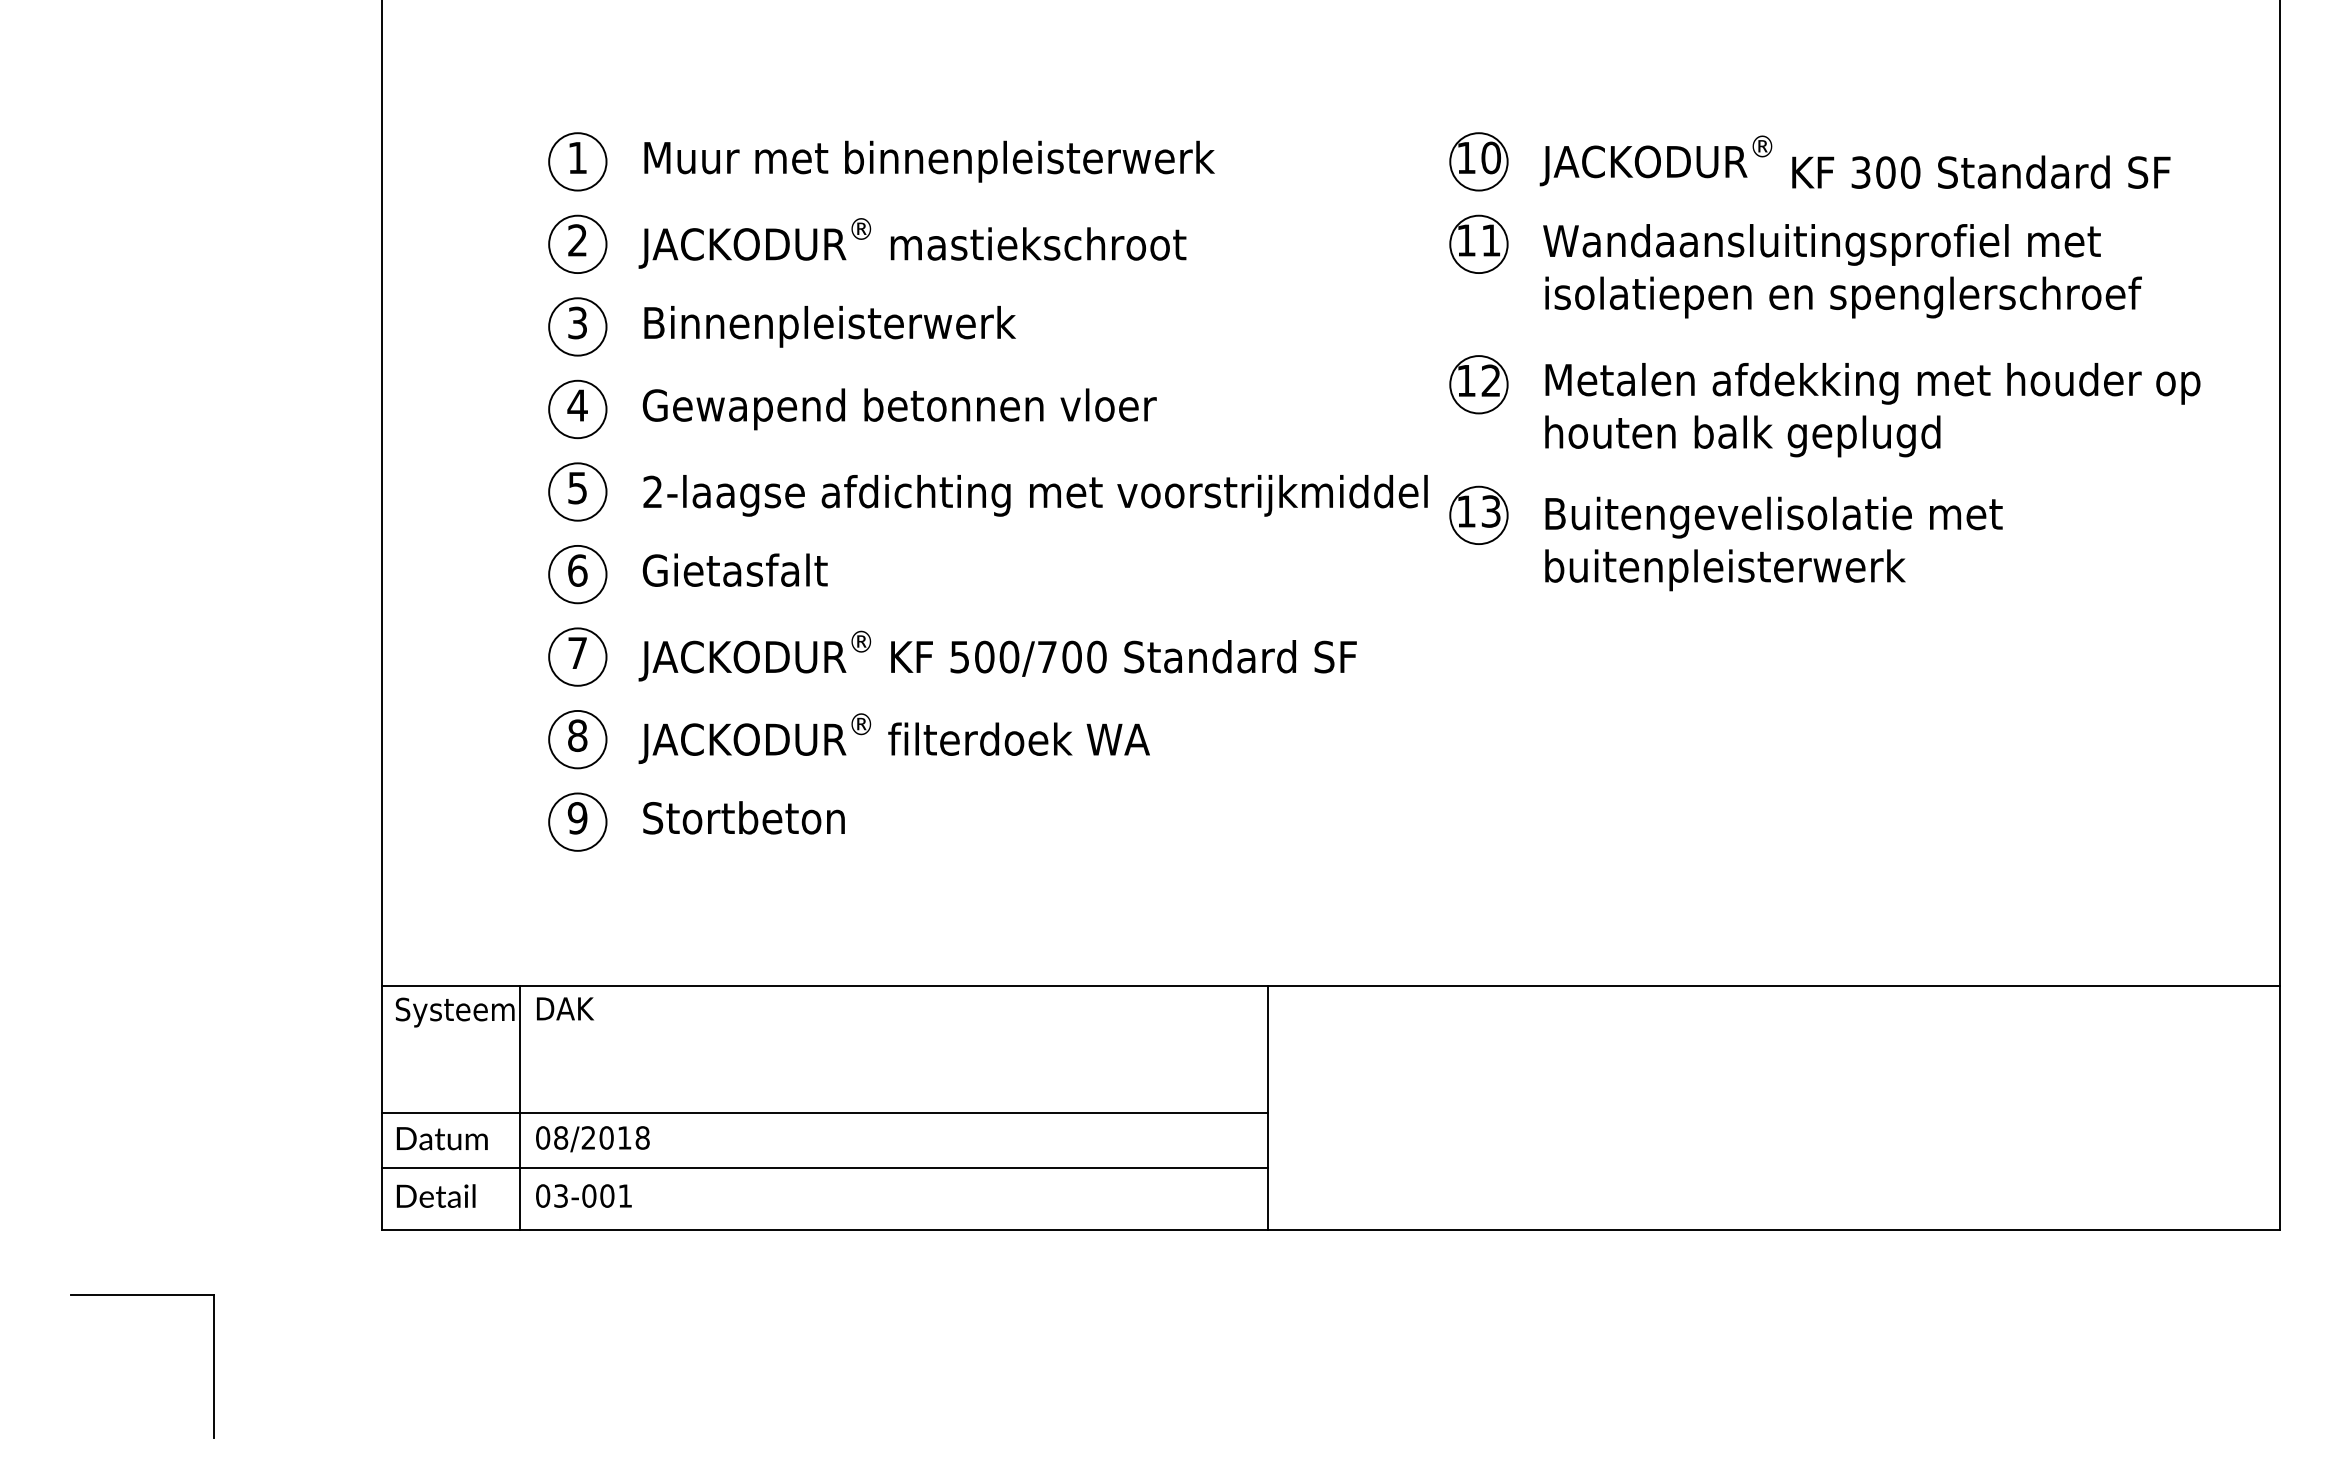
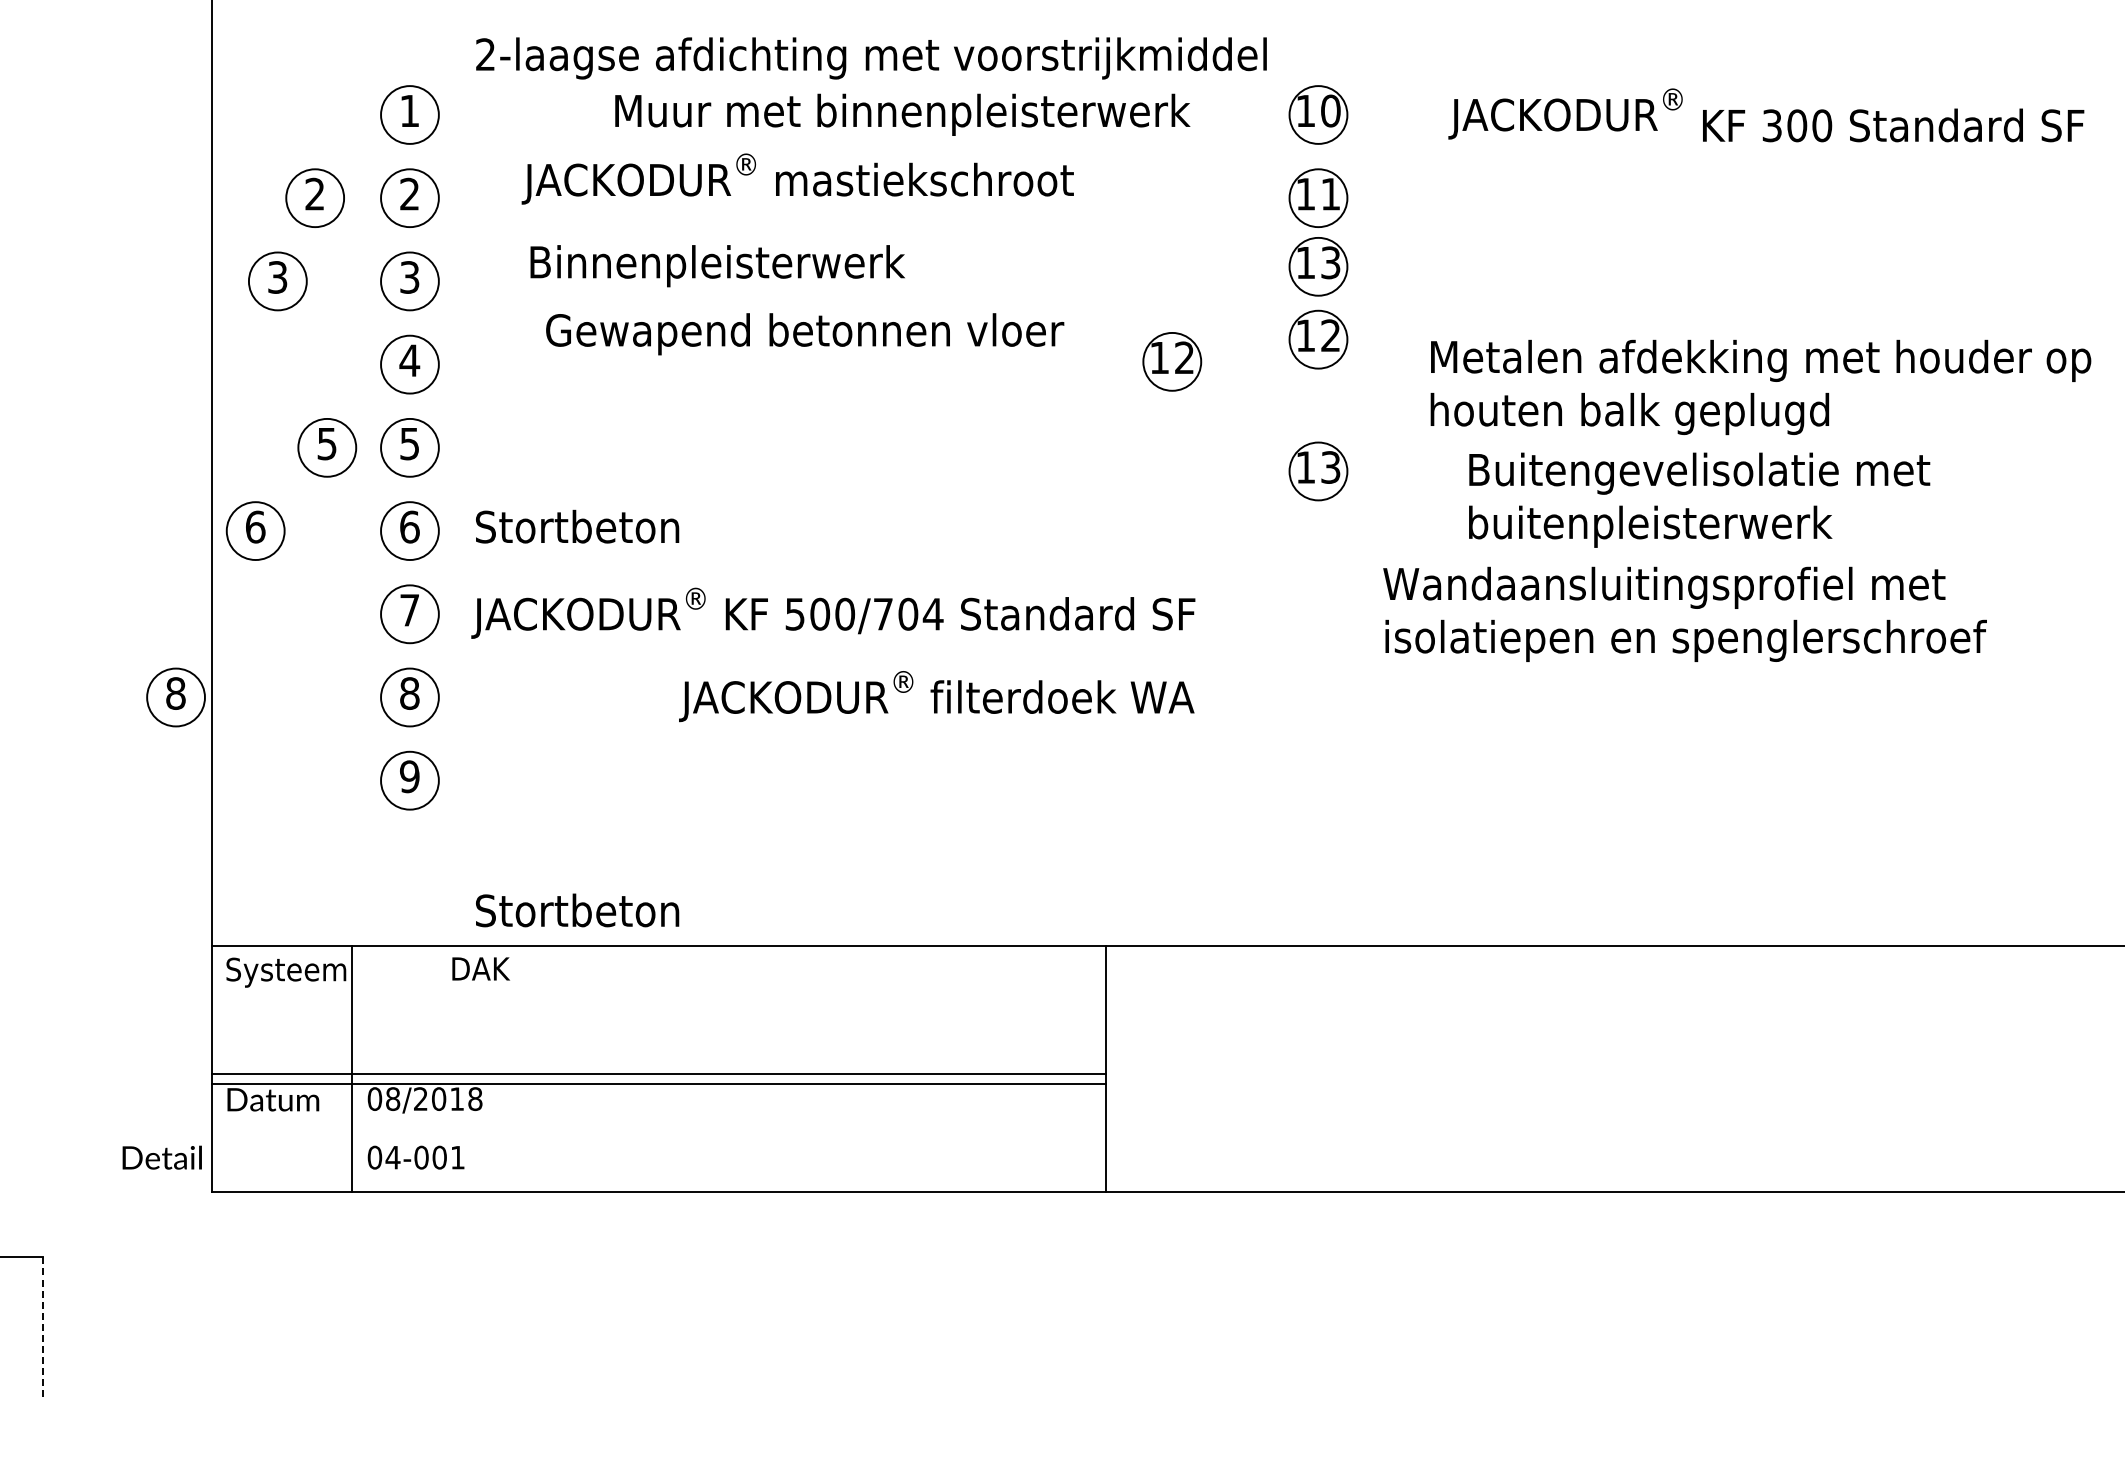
text: (929, 161) -> (902, 114), moved
text: (1854, 161) -> (1765, 114), moved
part: (483, 243) -> (314, 197), added
text: (912, 243) -> (797, 179), moved
text: (1842, 271) -> (1685, 614), moved
part: (1478, 311) -> (1318, 265), added
part: (446, 326) -> (277, 280), added
text: (829, 326) -> (717, 265), moved
part: (1333, 406) -> (1171, 361), added
text: (899, 409) -> (804, 334), moved
text: (1872, 410) -> (1760, 387), moved
part: (495, 491) -> (326, 447), added
text: (1035, 495) -> (871, 58), moved
text: (1773, 543) -> (1699, 499), moved
text: (743, 569) -> (576, 525), Gietasfalt -> Stortbeton
part: (424, 574) -> (255, 531), added
text: (1096, 656) -> (932, 613), 500/700 -> 500/704
text: (893, 738) -> (935, 696), moved
part: (345, 739) -> (175, 697), added
text: (743, 817) -> (576, 910), moved
text: (565, 1008) -> (481, 968), moved
line: (824, 1168) -> (658, 1084), moved
text: (435, 1195) -> (161, 1157), moved
text: (560, 1195) -> (392, 1157), 03-001 -> 04-001
line: (213, 1366) -> (42, 1329), solid -> dashed

